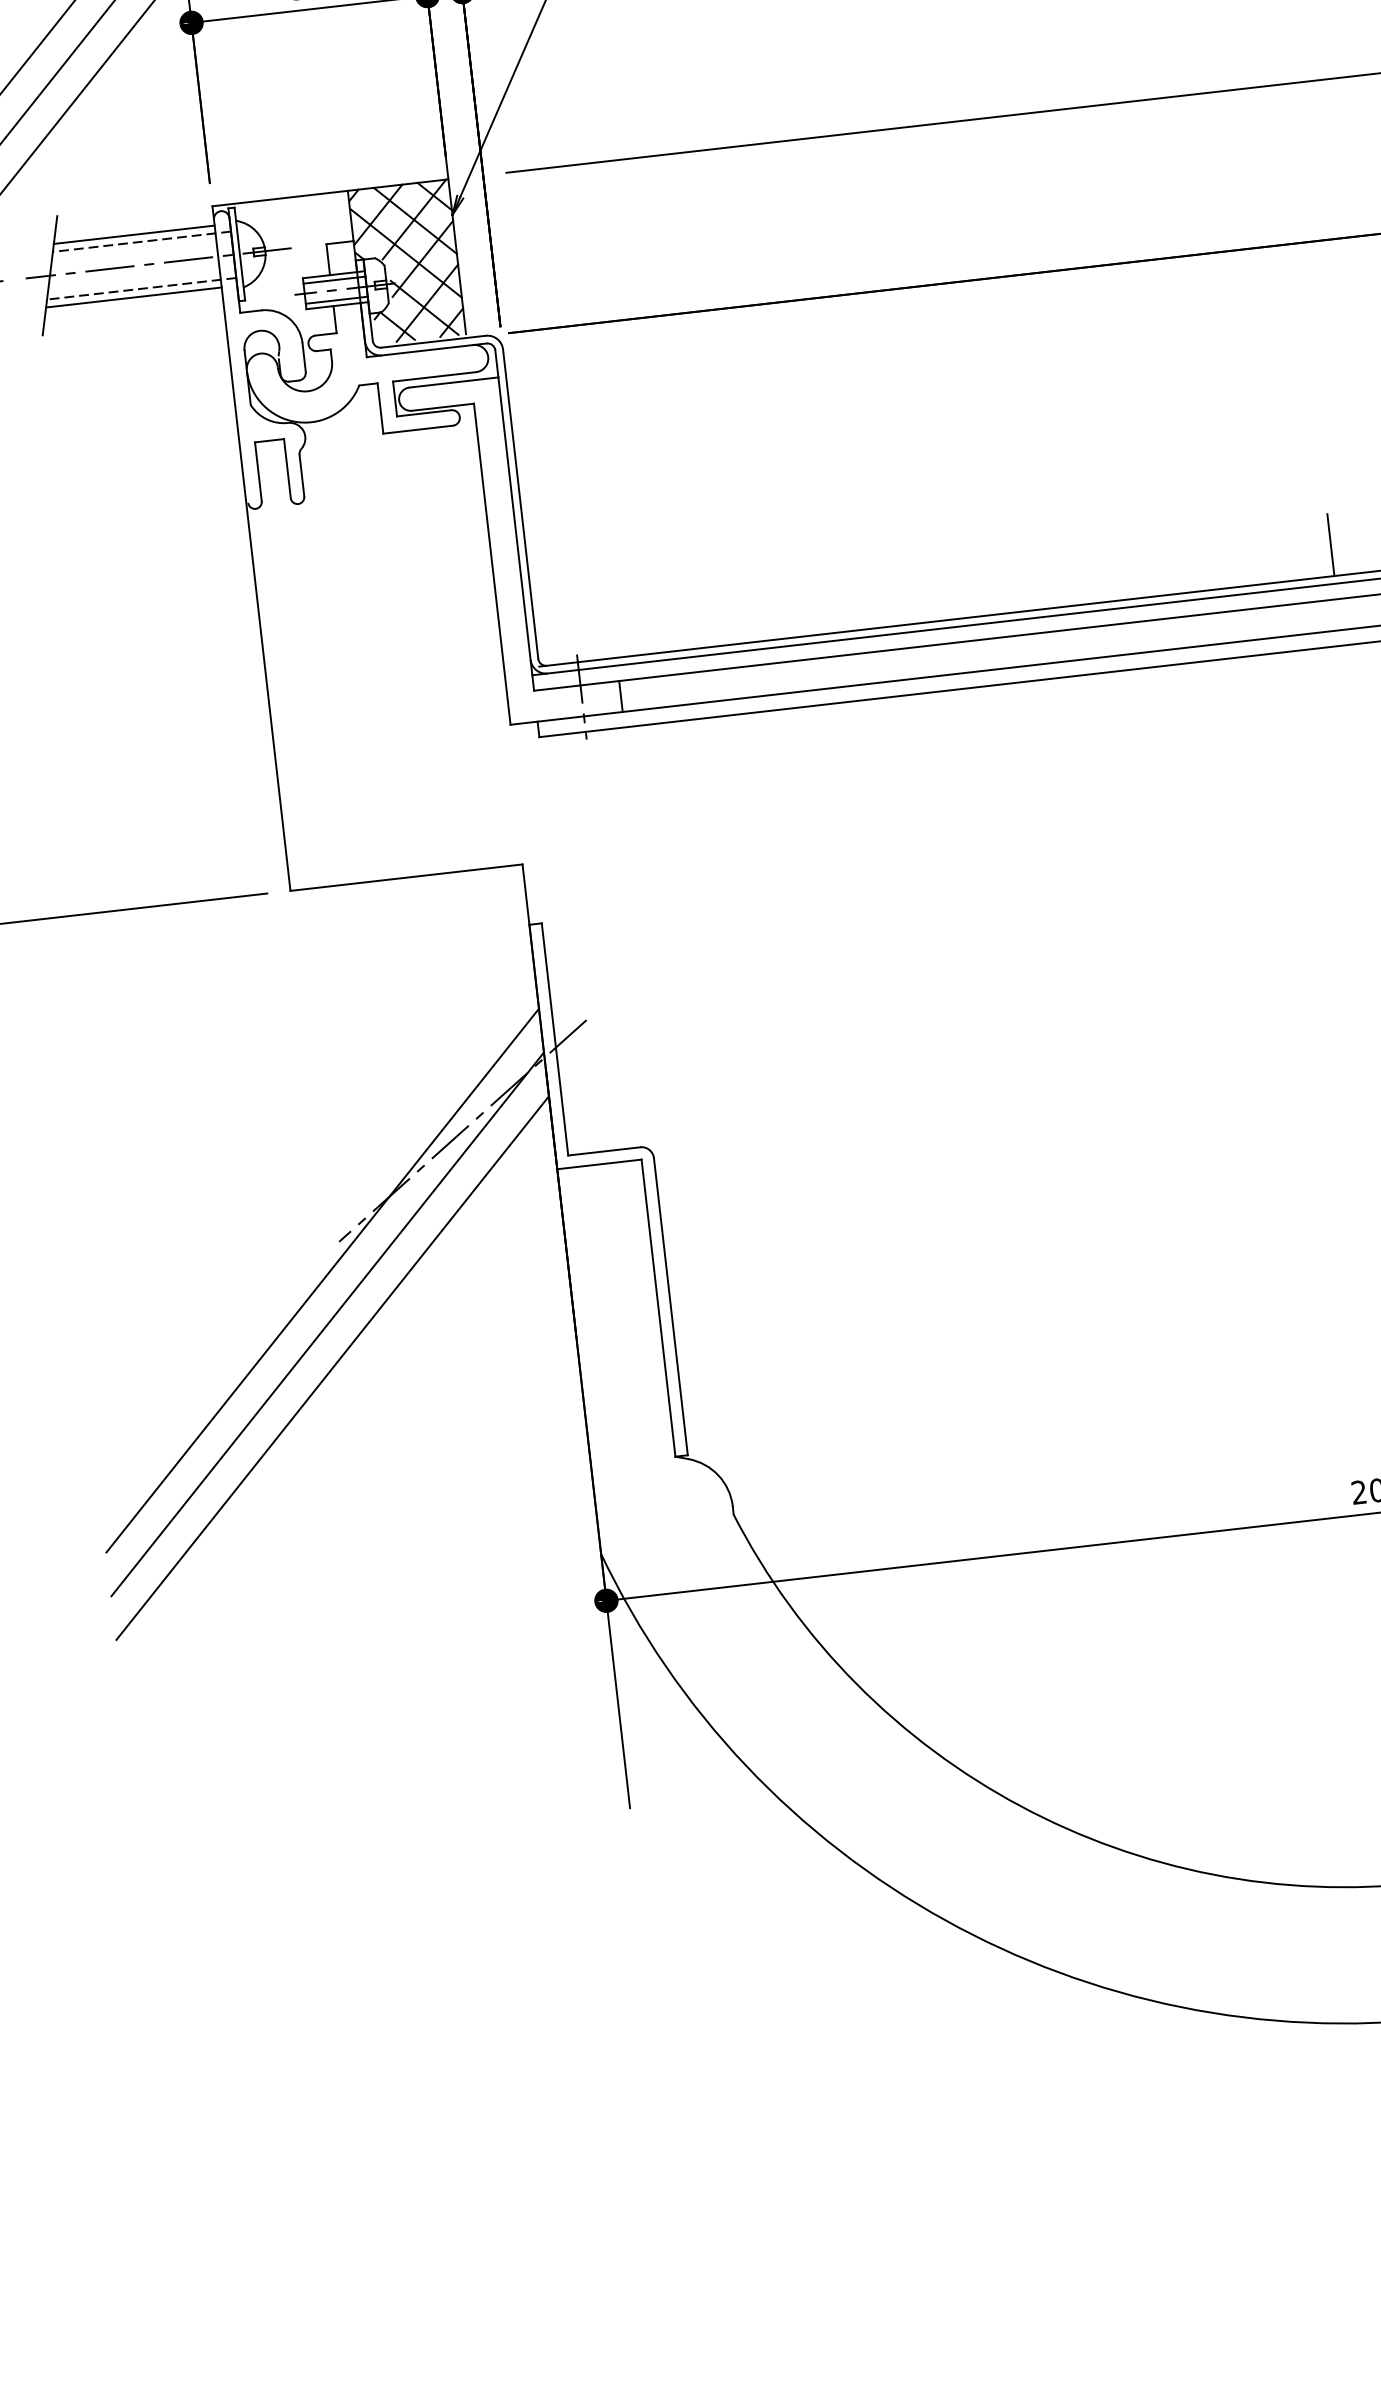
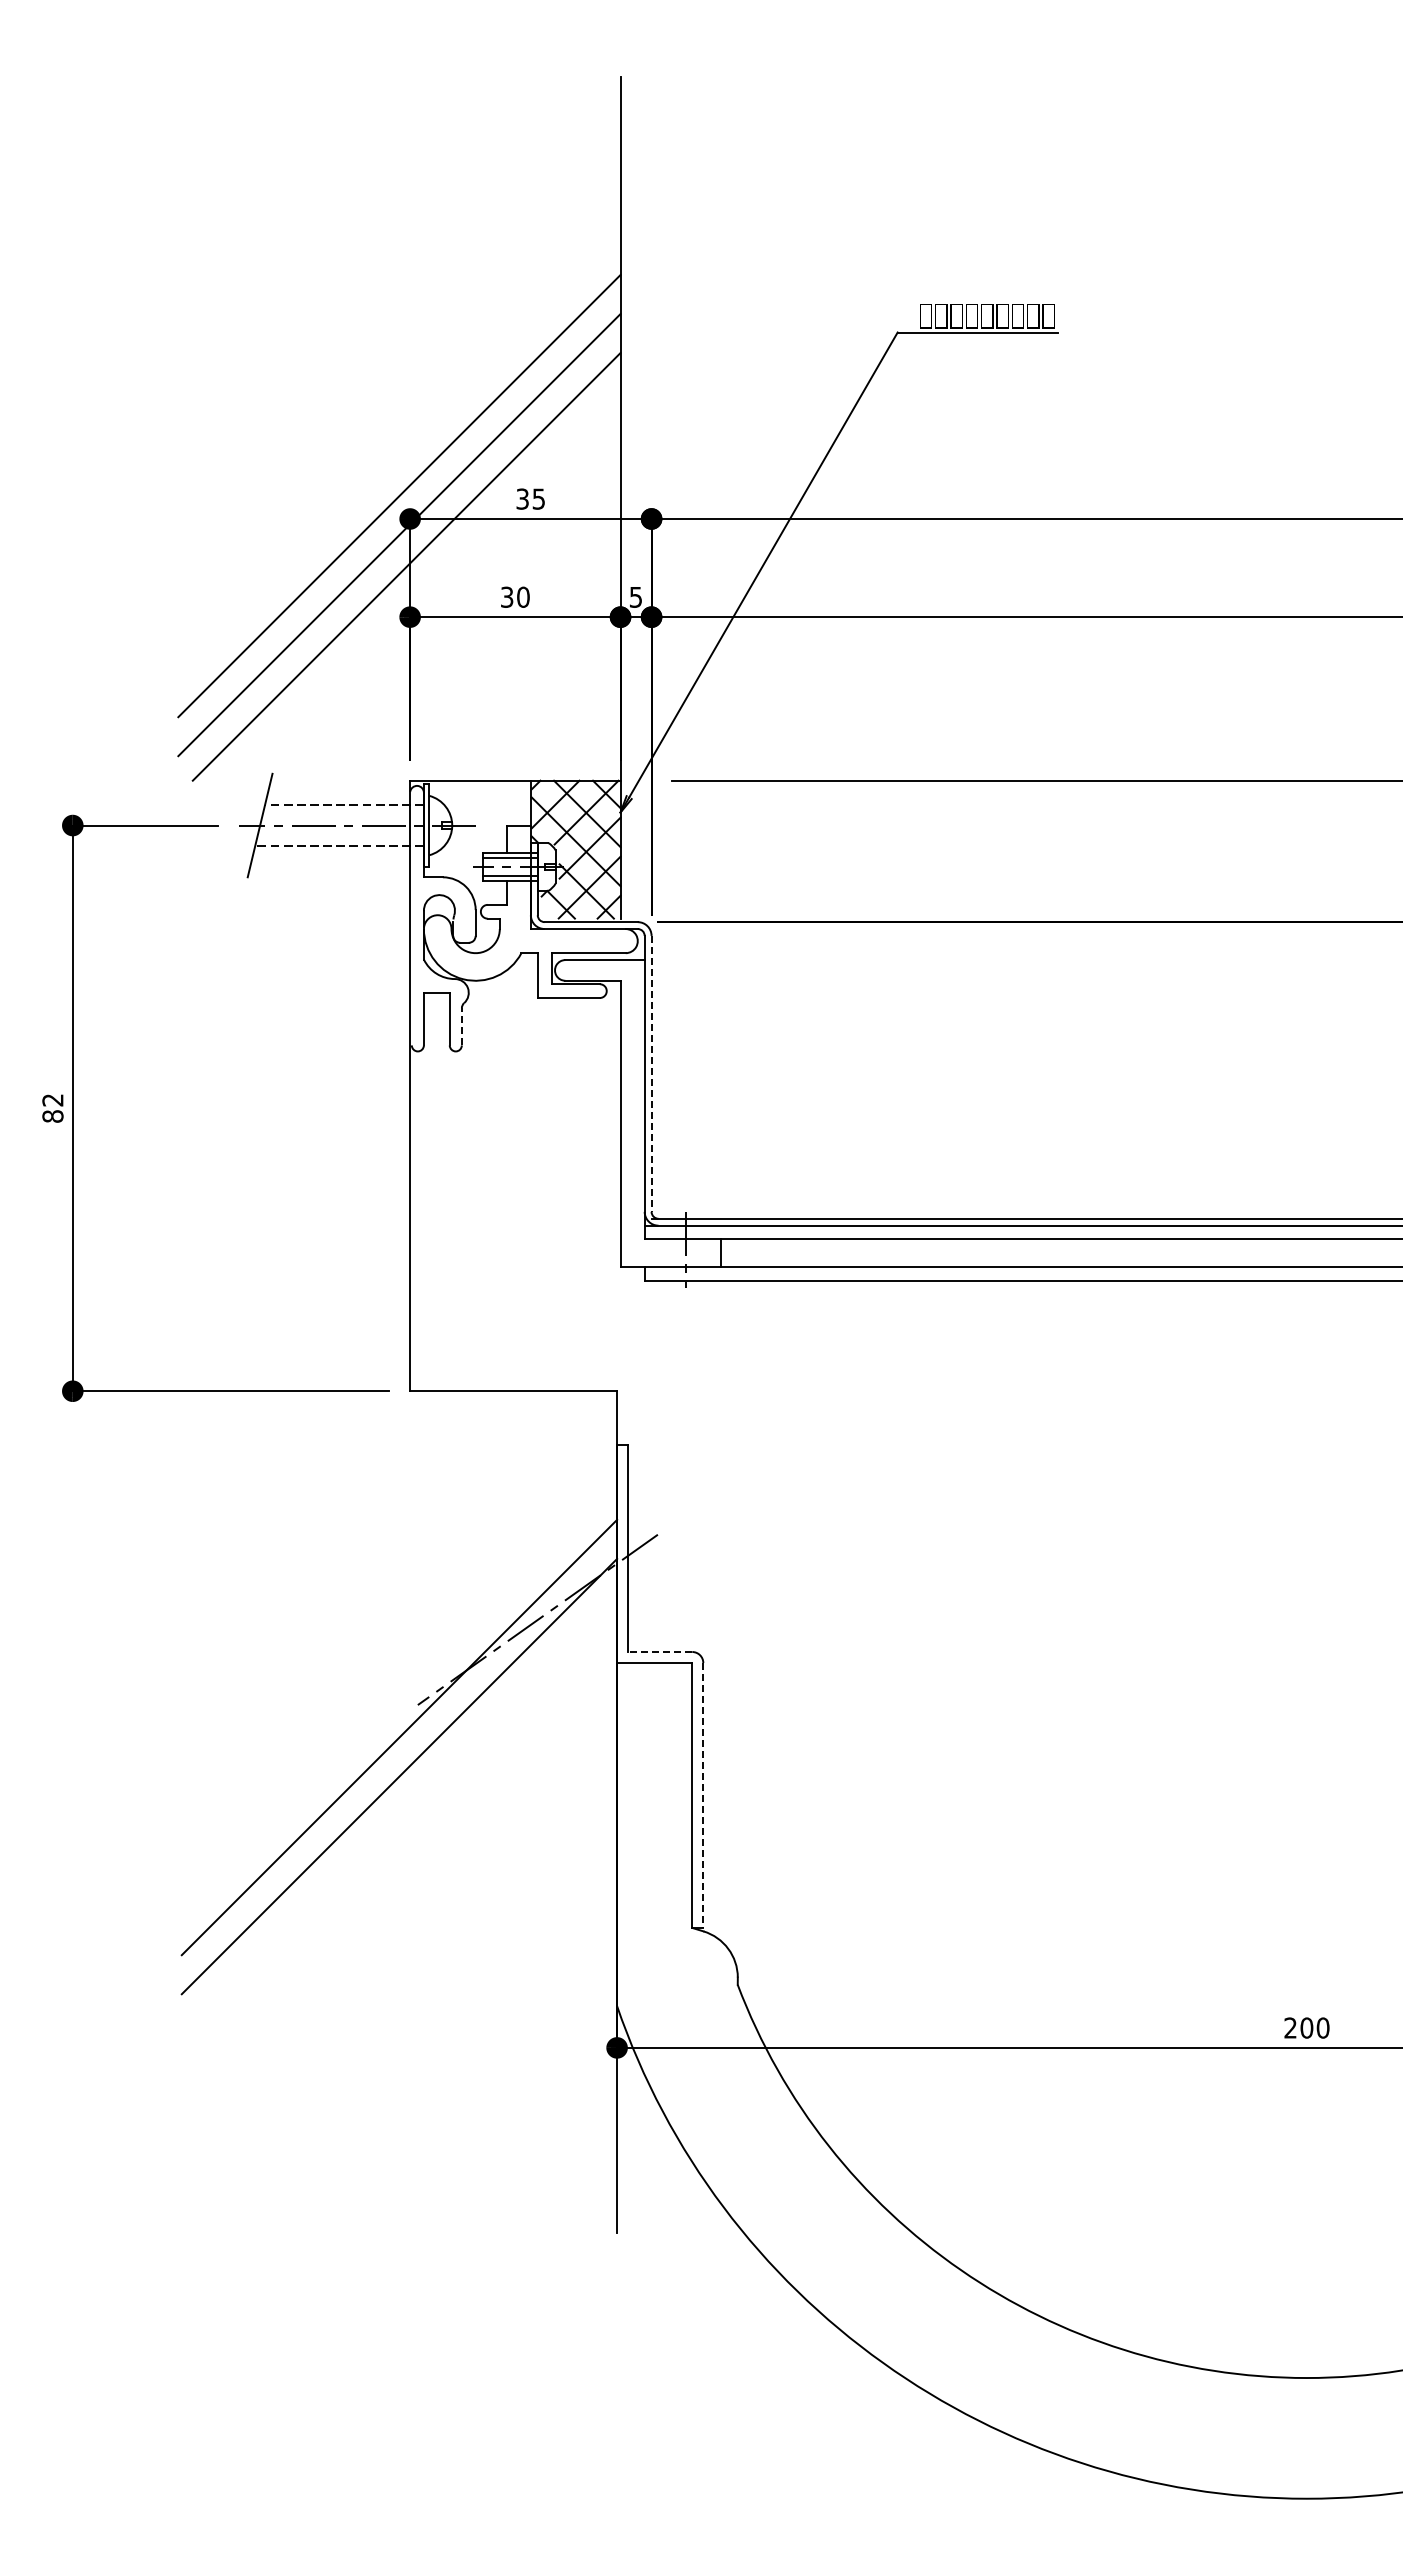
line: (134, 234) -> (338, 797), removed
line: (133, 297) -> (331, 853), removed
line: (301, 475) -> (461, 1026), solid -> dashed
line: (520, 503) -> (651, 1073), solid -> dashed
line: (1330, 544) -> (1360, 1190), removed
line: (603, 1151) -> (659, 1652), solid -> dashed
line: (671, 1307) -> (703, 1796), solid -> dashed
line: (332, 1367) -> (399, 1815), removed

